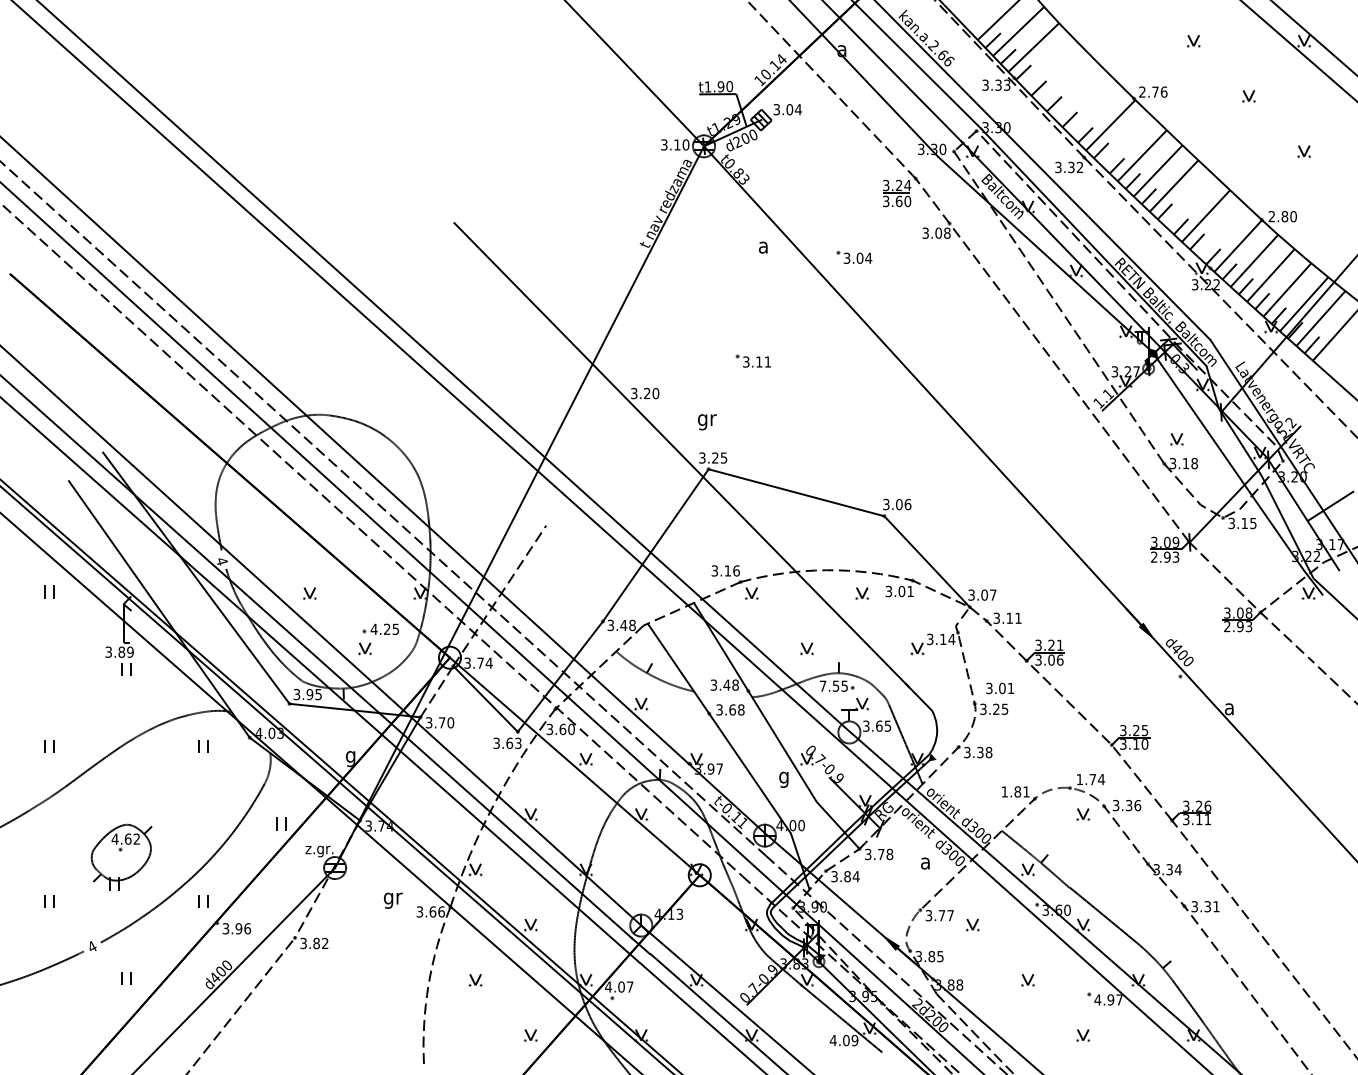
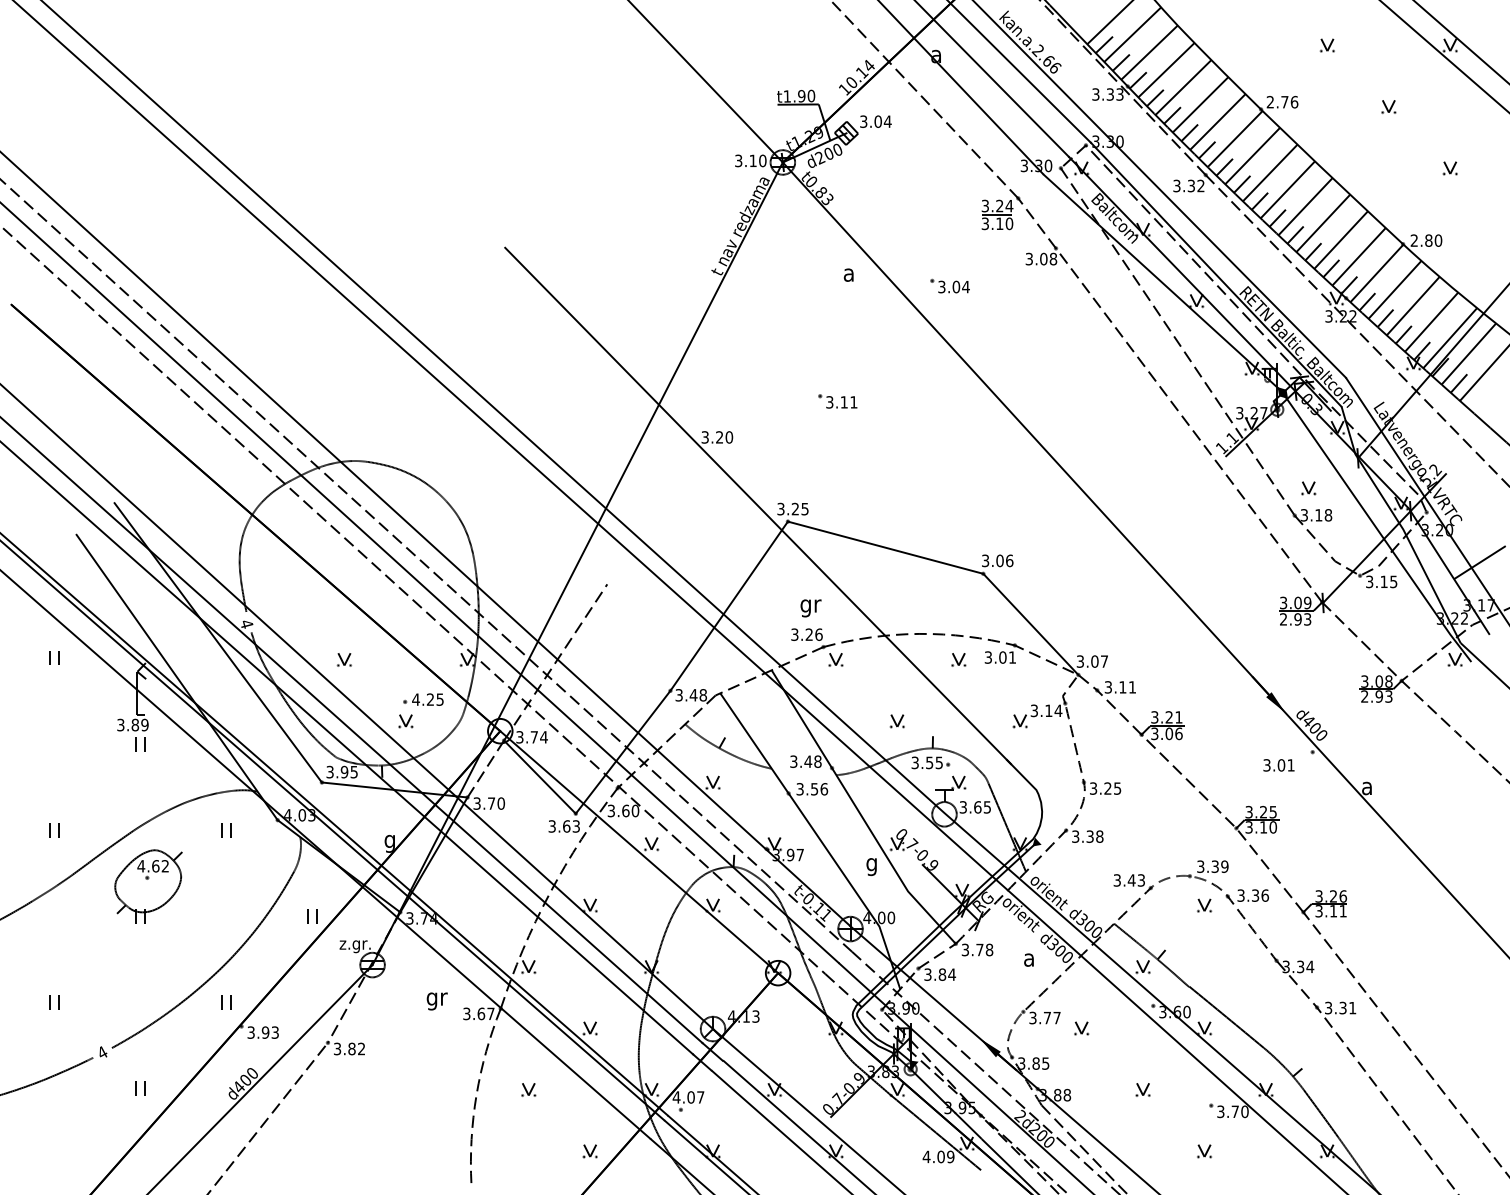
line: (1048, 62) -> (1165, 69), added
line: (1064, 78) -> (1183, 87), added
line: (1079, 94) -> (1200, 104), added
line: (1095, 109) -> (1218, 121), added
line: (1126, 140) -> (1252, 155), added
line: (1189, 200) -> (1322, 222), added
text: (898, 201) -> (999, 223), 3.60 -> 3.10
line: (1222, 231) -> (1359, 257), added
text: (707, 422) -> (811, 608), moved
text: (727, 570) -> (808, 634), 3.16 -> 3.26
text: (822, 685) -> (914, 762), 7.55 -> 3.55
text: (1000, 688) -> (1279, 765), moved
text: (736, 709) -> (818, 788), 3.68 -> 3.56
text: (1090, 779) -> (1212, 866), 1.74 -> 3.39
text: (1015, 791) -> (1129, 879), 1.81 -> 3.43
part: (121, 856) -> (148, 885), moved
text: (441, 911) -> (490, 1013), 3.66 -> 3.67
text: (247, 928) -> (275, 1032), 3.96 -> 3.93
text: (1108, 999) -> (1232, 1111), 4.97 -> 3.70

